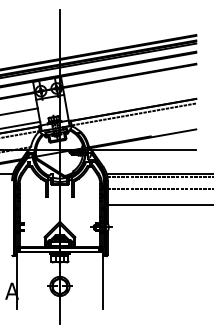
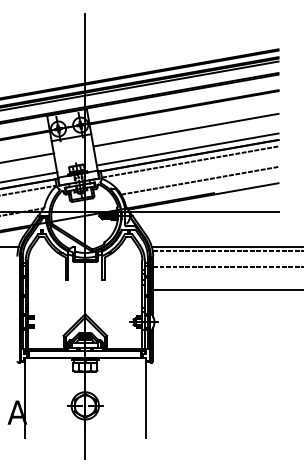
line: (130, 91) -> (185, 129), added
line: (132, 105) -> (187, 149), added
line: (140, 127) -> (199, 180), added

